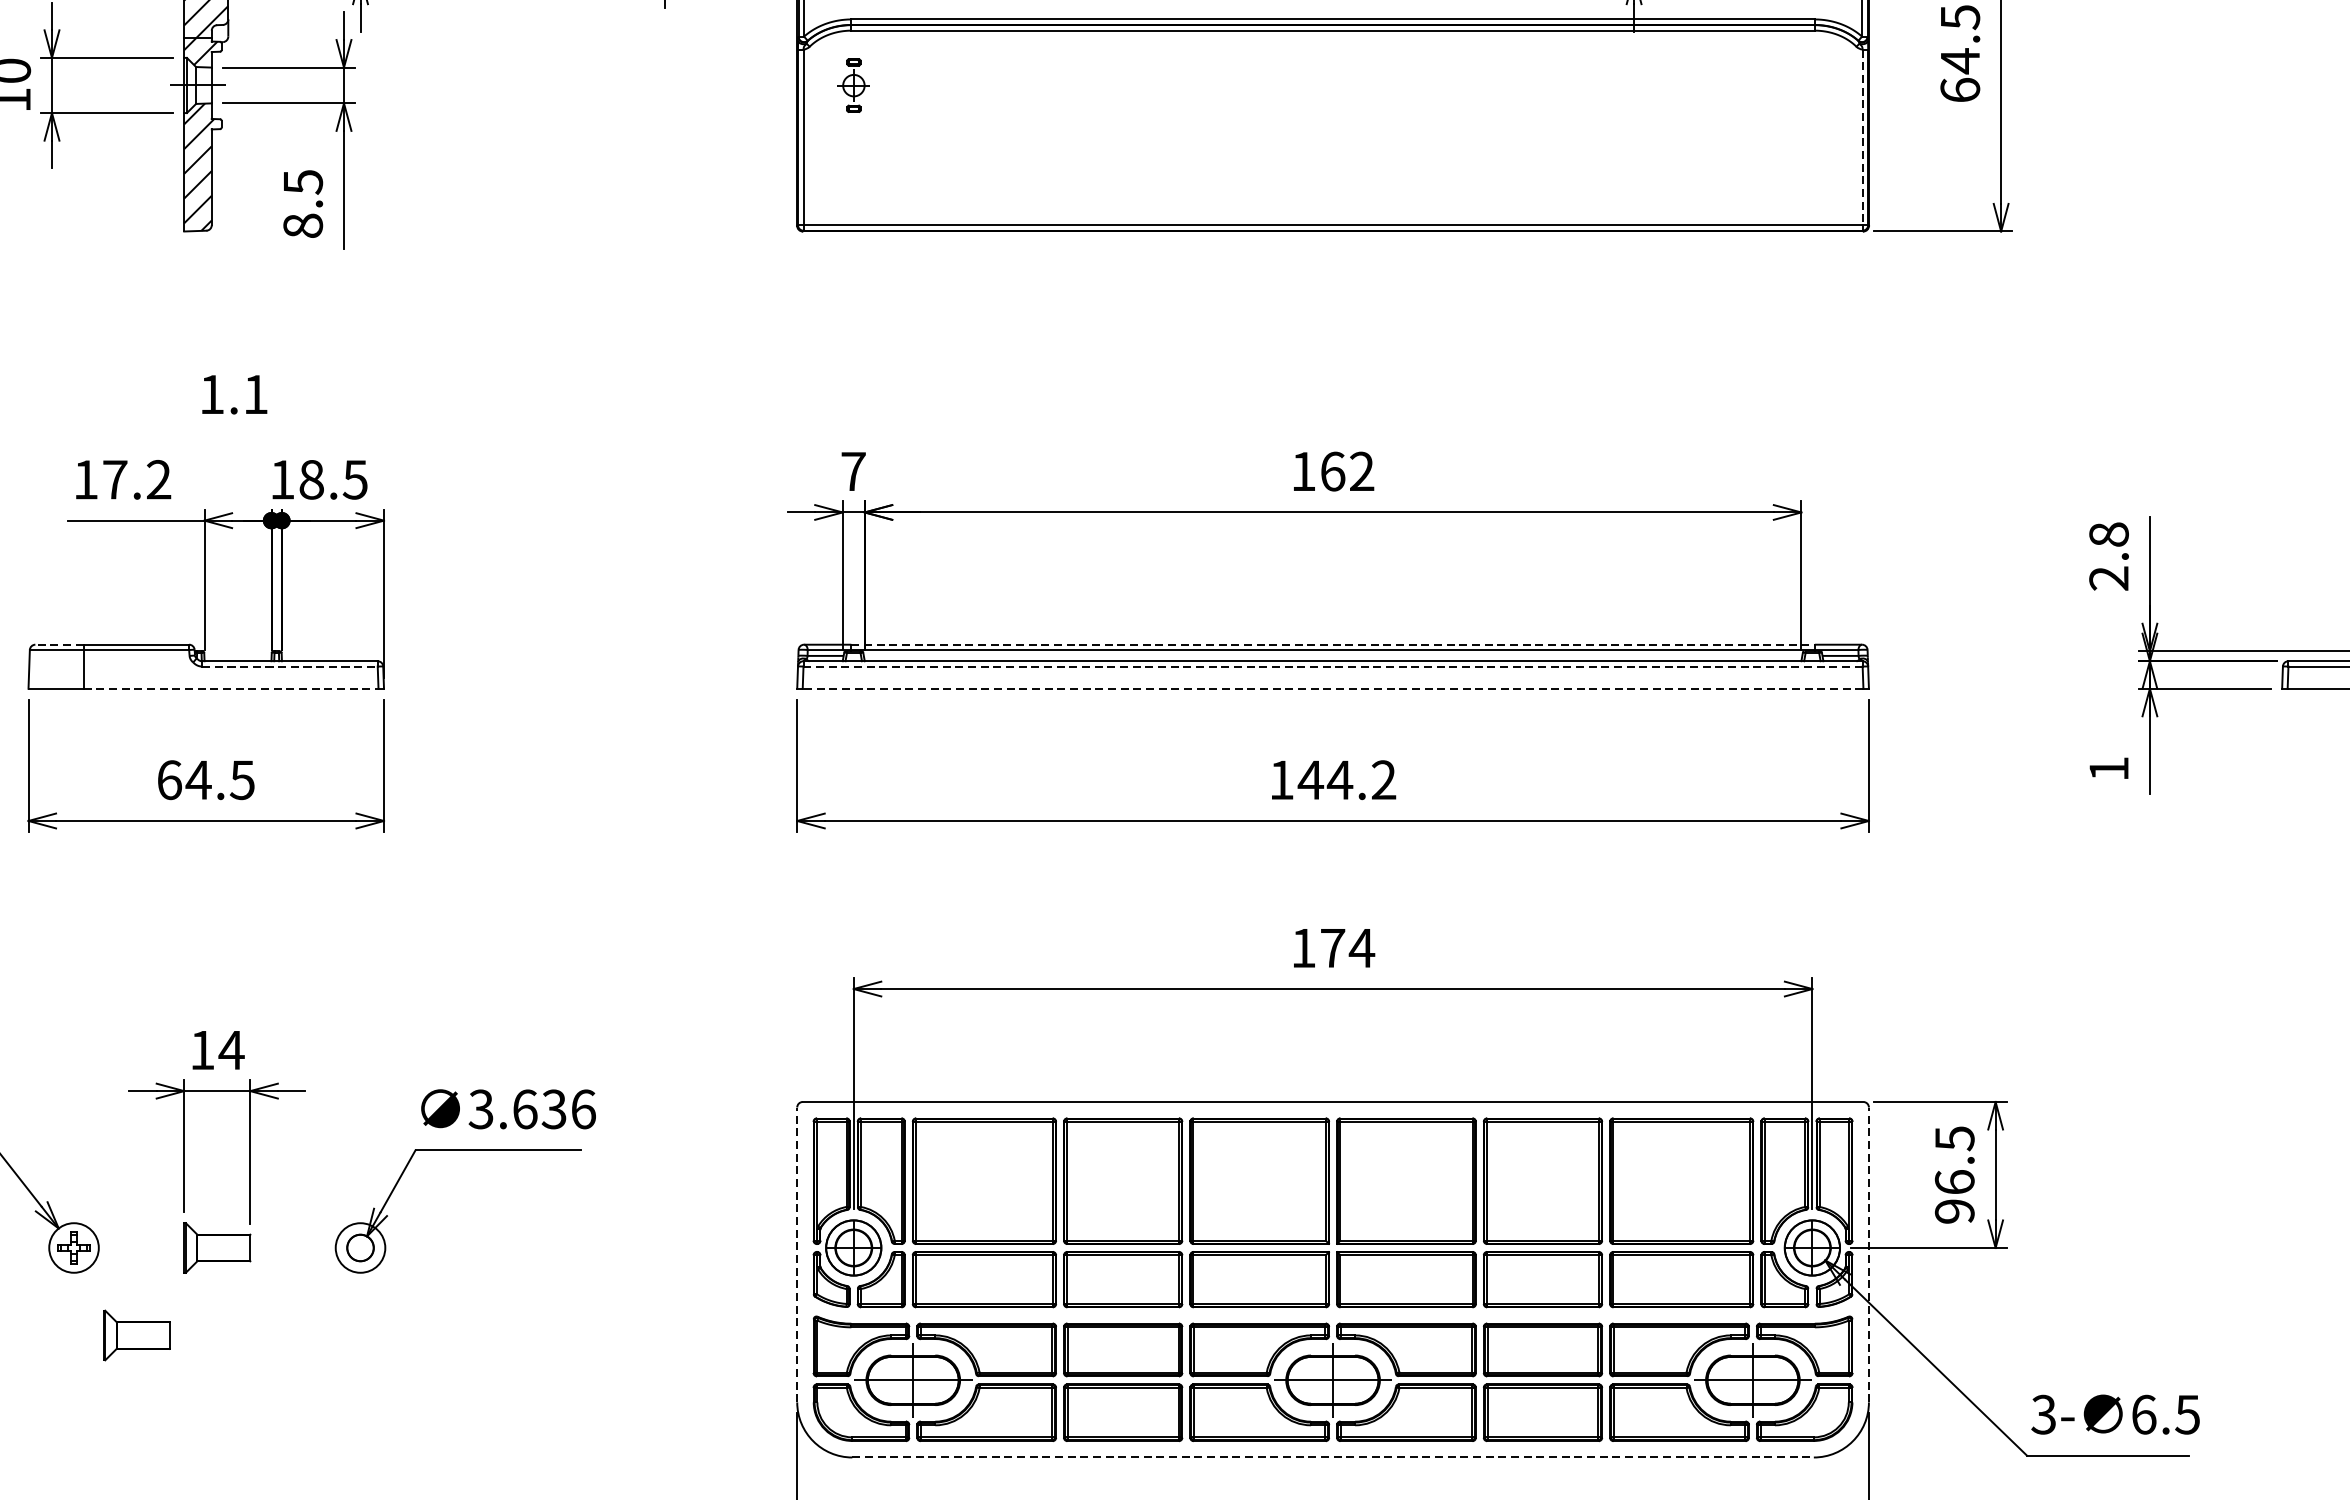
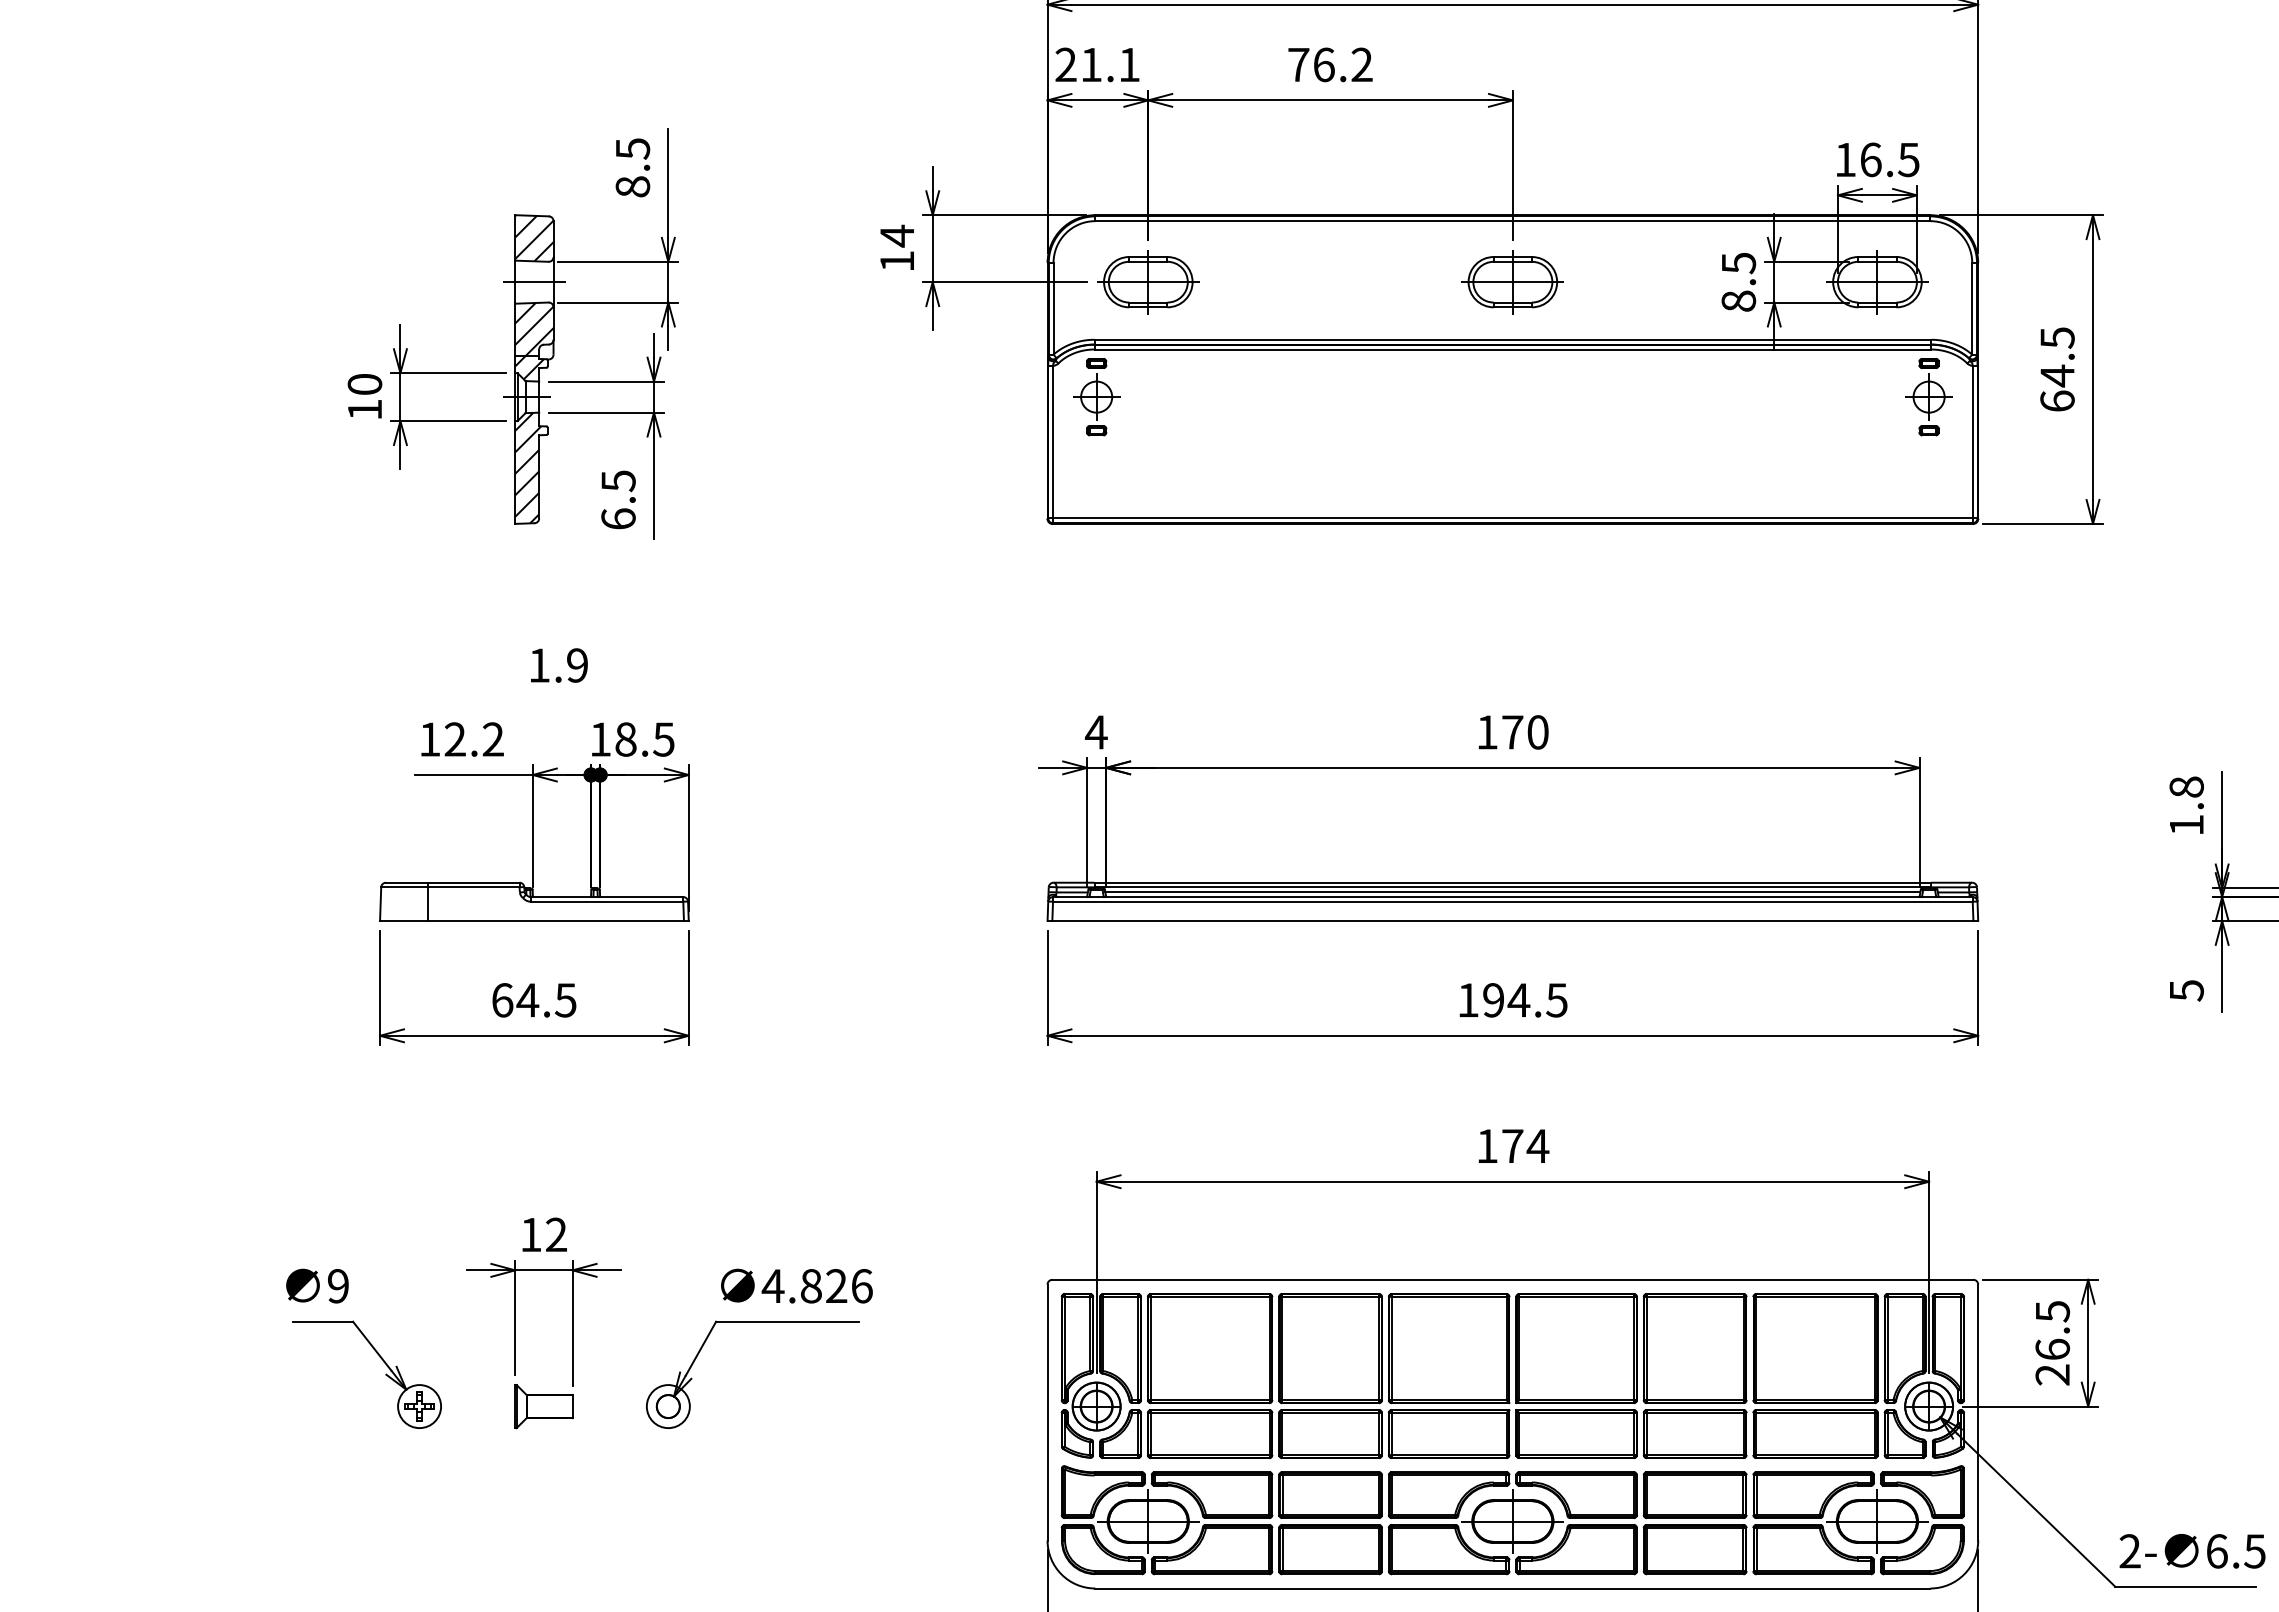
part: (853, 85) -> (1096, 397), size x1.67
part: (1811, 85) -> (1928, 397), added
line: (1862, 137) -> (1972, 442), dashed -> solid
text: (303, 225) -> (618, 518), 8.5 -> 6.5
text: (255, 394) -> (577, 665), 1.1 -> 1.9
text: (852, 471) -> (1095, 732), 7 -> 4
text: (1347, 471) -> (1525, 732), 162 -> 170
text: (114, 479) -> (454, 739), 17.2 -> 12.2
text: (2108, 577) -> (2186, 824), 2.8 -> 1.8
line: (58, 644) -> (406, 882), dashed -> solid
line: (1333, 644) -> (1513, 882), dashed -> solid
line: (1332, 655) -> (1512, 892), added
line: (290, 666) -> (607, 901), dashed -> solid
line: (1332, 666) -> (1512, 901), dashed -> solid
line: (231, 688) -> (556, 920), dashed -> solid
line: (1332, 688) -> (1512, 920), dashed -> solid
text: (2108, 768) -> (2186, 990), 1 -> 5
text: (1346, 780) -> (1524, 1000), 144.2 -> 194.5
text: (230, 1049) -> (555, 1234), 14 -> 12
text: (517, 1109) -> (804, 1286), 3.636 -> 4.826
text: (1955, 1211) -> (2053, 1374), 96.5 -> 26.5
line: (797, 1254) -> (1047, 1412), dashed -> solid
line: (1869, 1254) -> (1978, 1412), dashed -> solid
part: (136, 1335) -> (473, 1482), removed
text: (2043, 1414) -> (2129, 1551), 3- -> 2-
line: (1333, 1457) -> (1513, 1588), dashed -> solid

